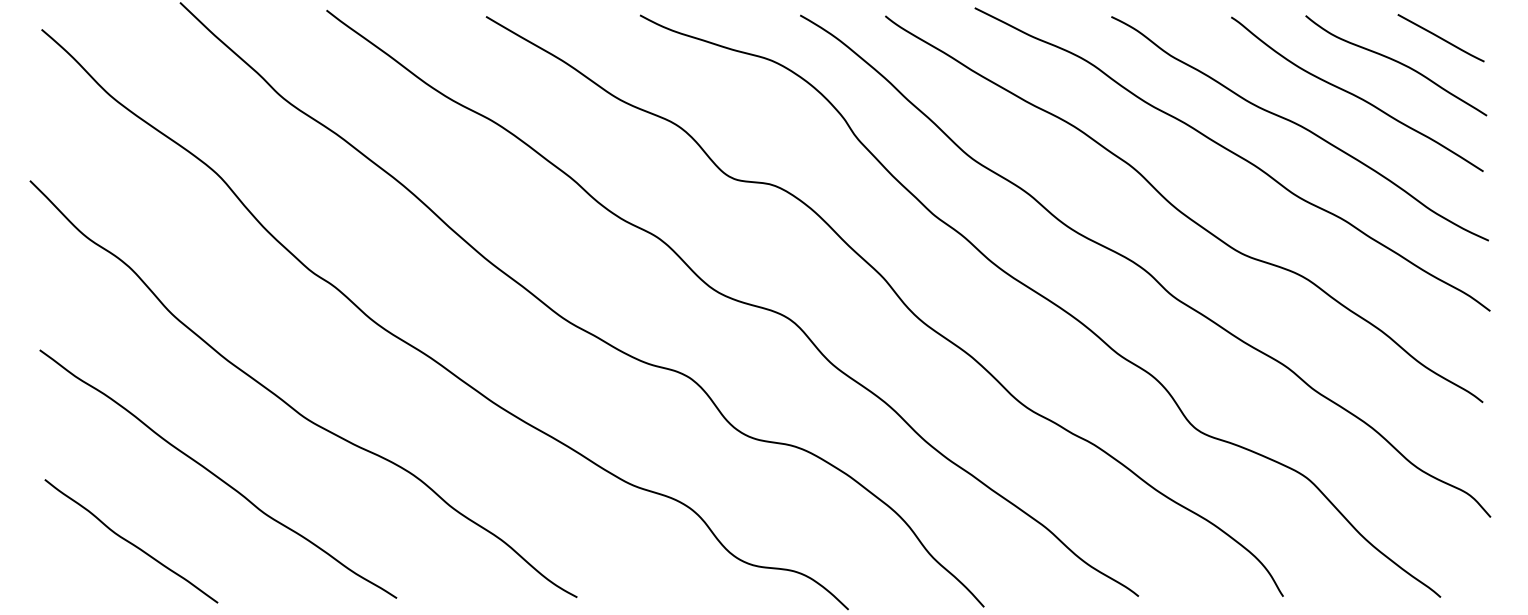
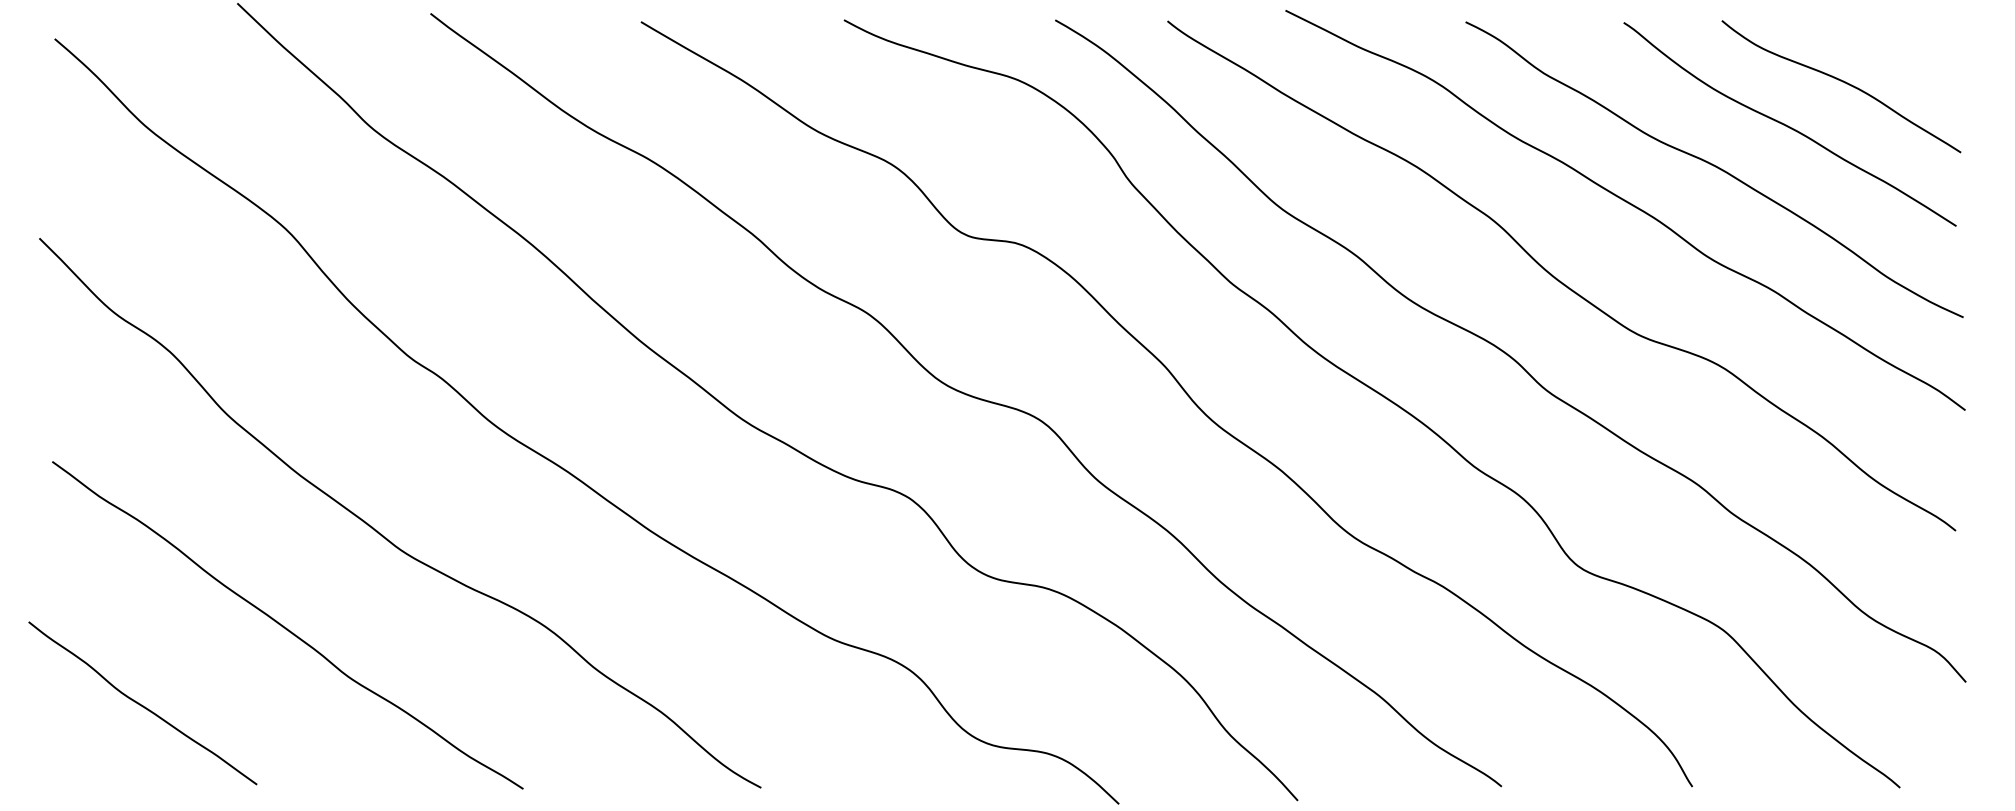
line: (1440, 38) -> (1899, 50), removed
curve: (130, 541) -> (141, 703), moved

